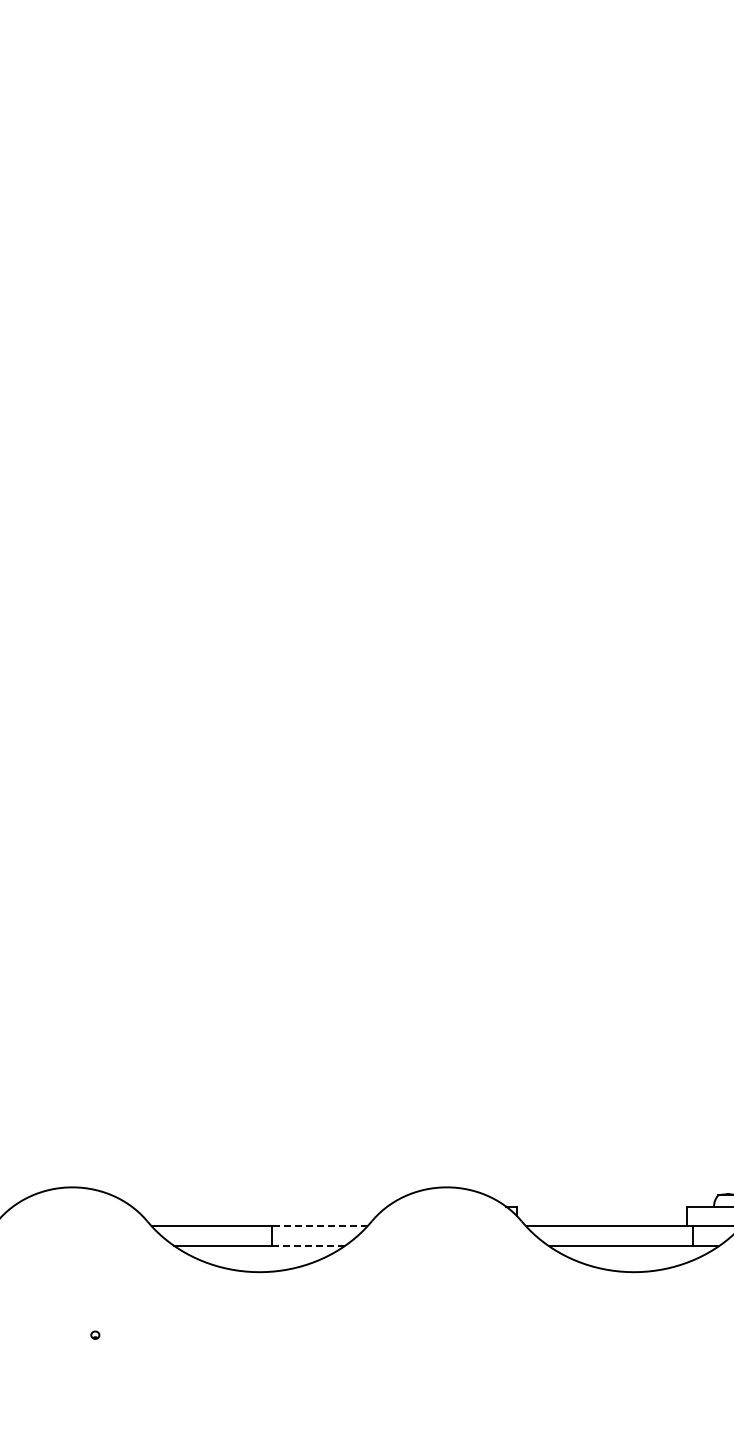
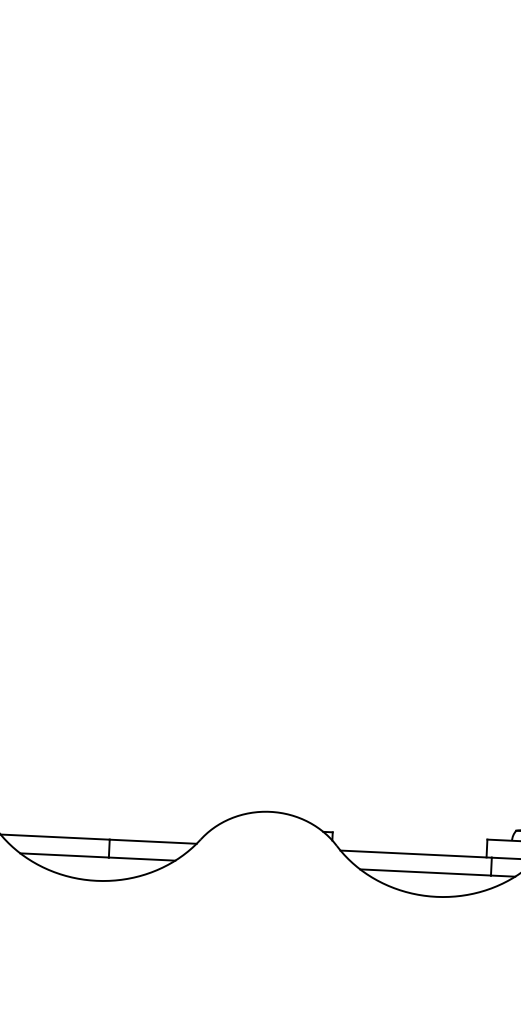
line: (319, 1226) -> (153, 841), dashed -> solid
line: (308, 1245) -> (142, 858), dashed -> solid

